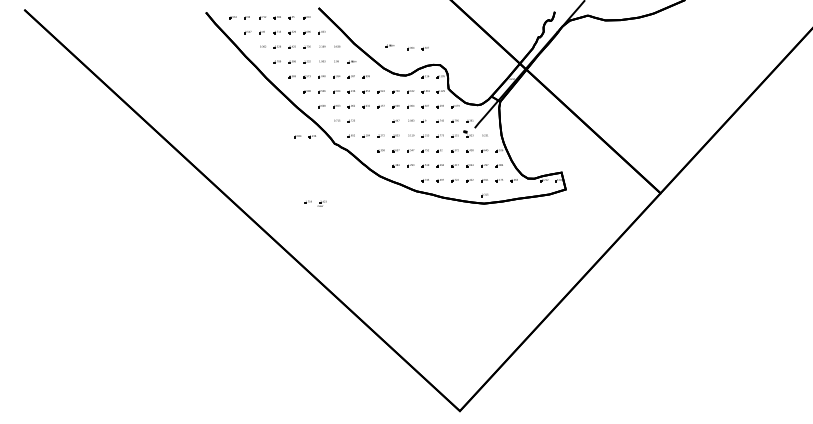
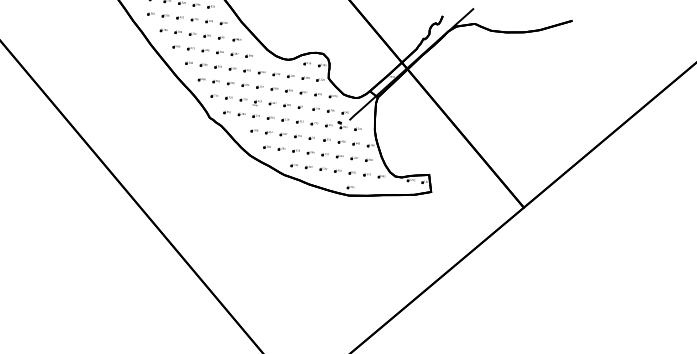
part: (389, 45) -> (276, 28), removed
part: (417, 48) -> (303, 34), removed
part: (304, 136) -> (181, 107), removed
part: (315, 203) -> (250, 101), moved

